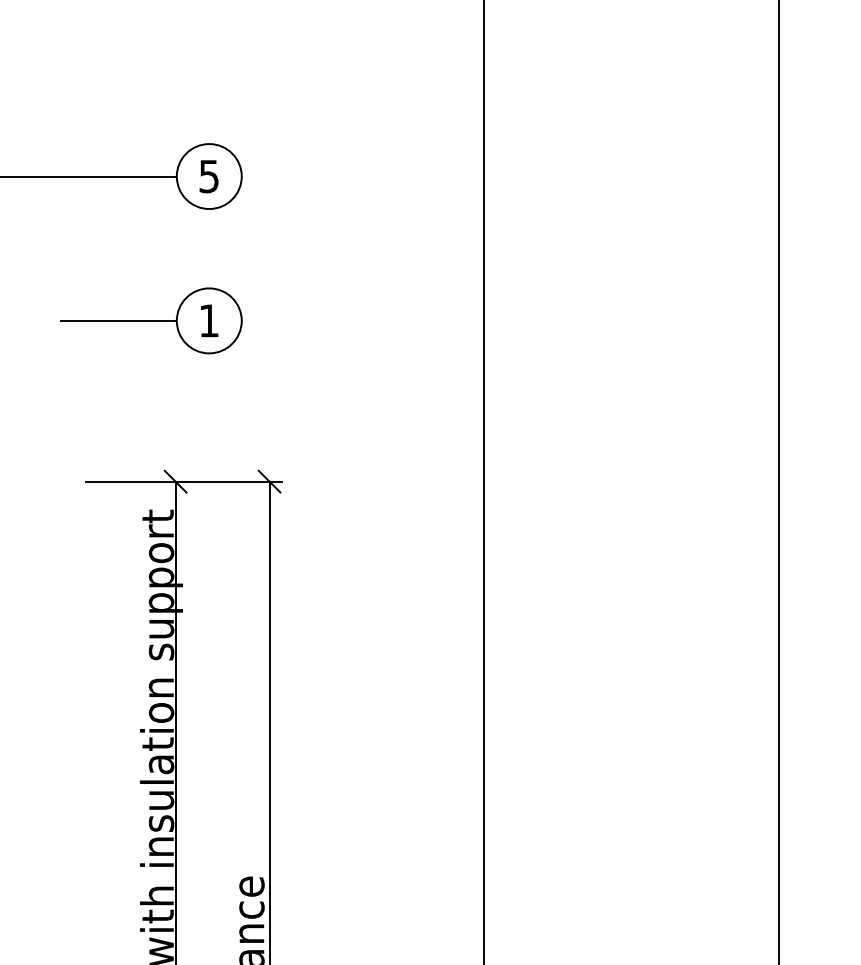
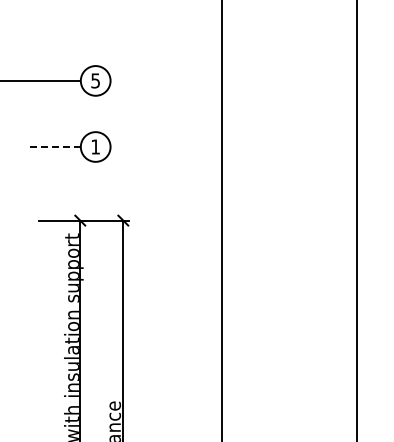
line: (119, 321) -> (54, 147), solid -> dashed

